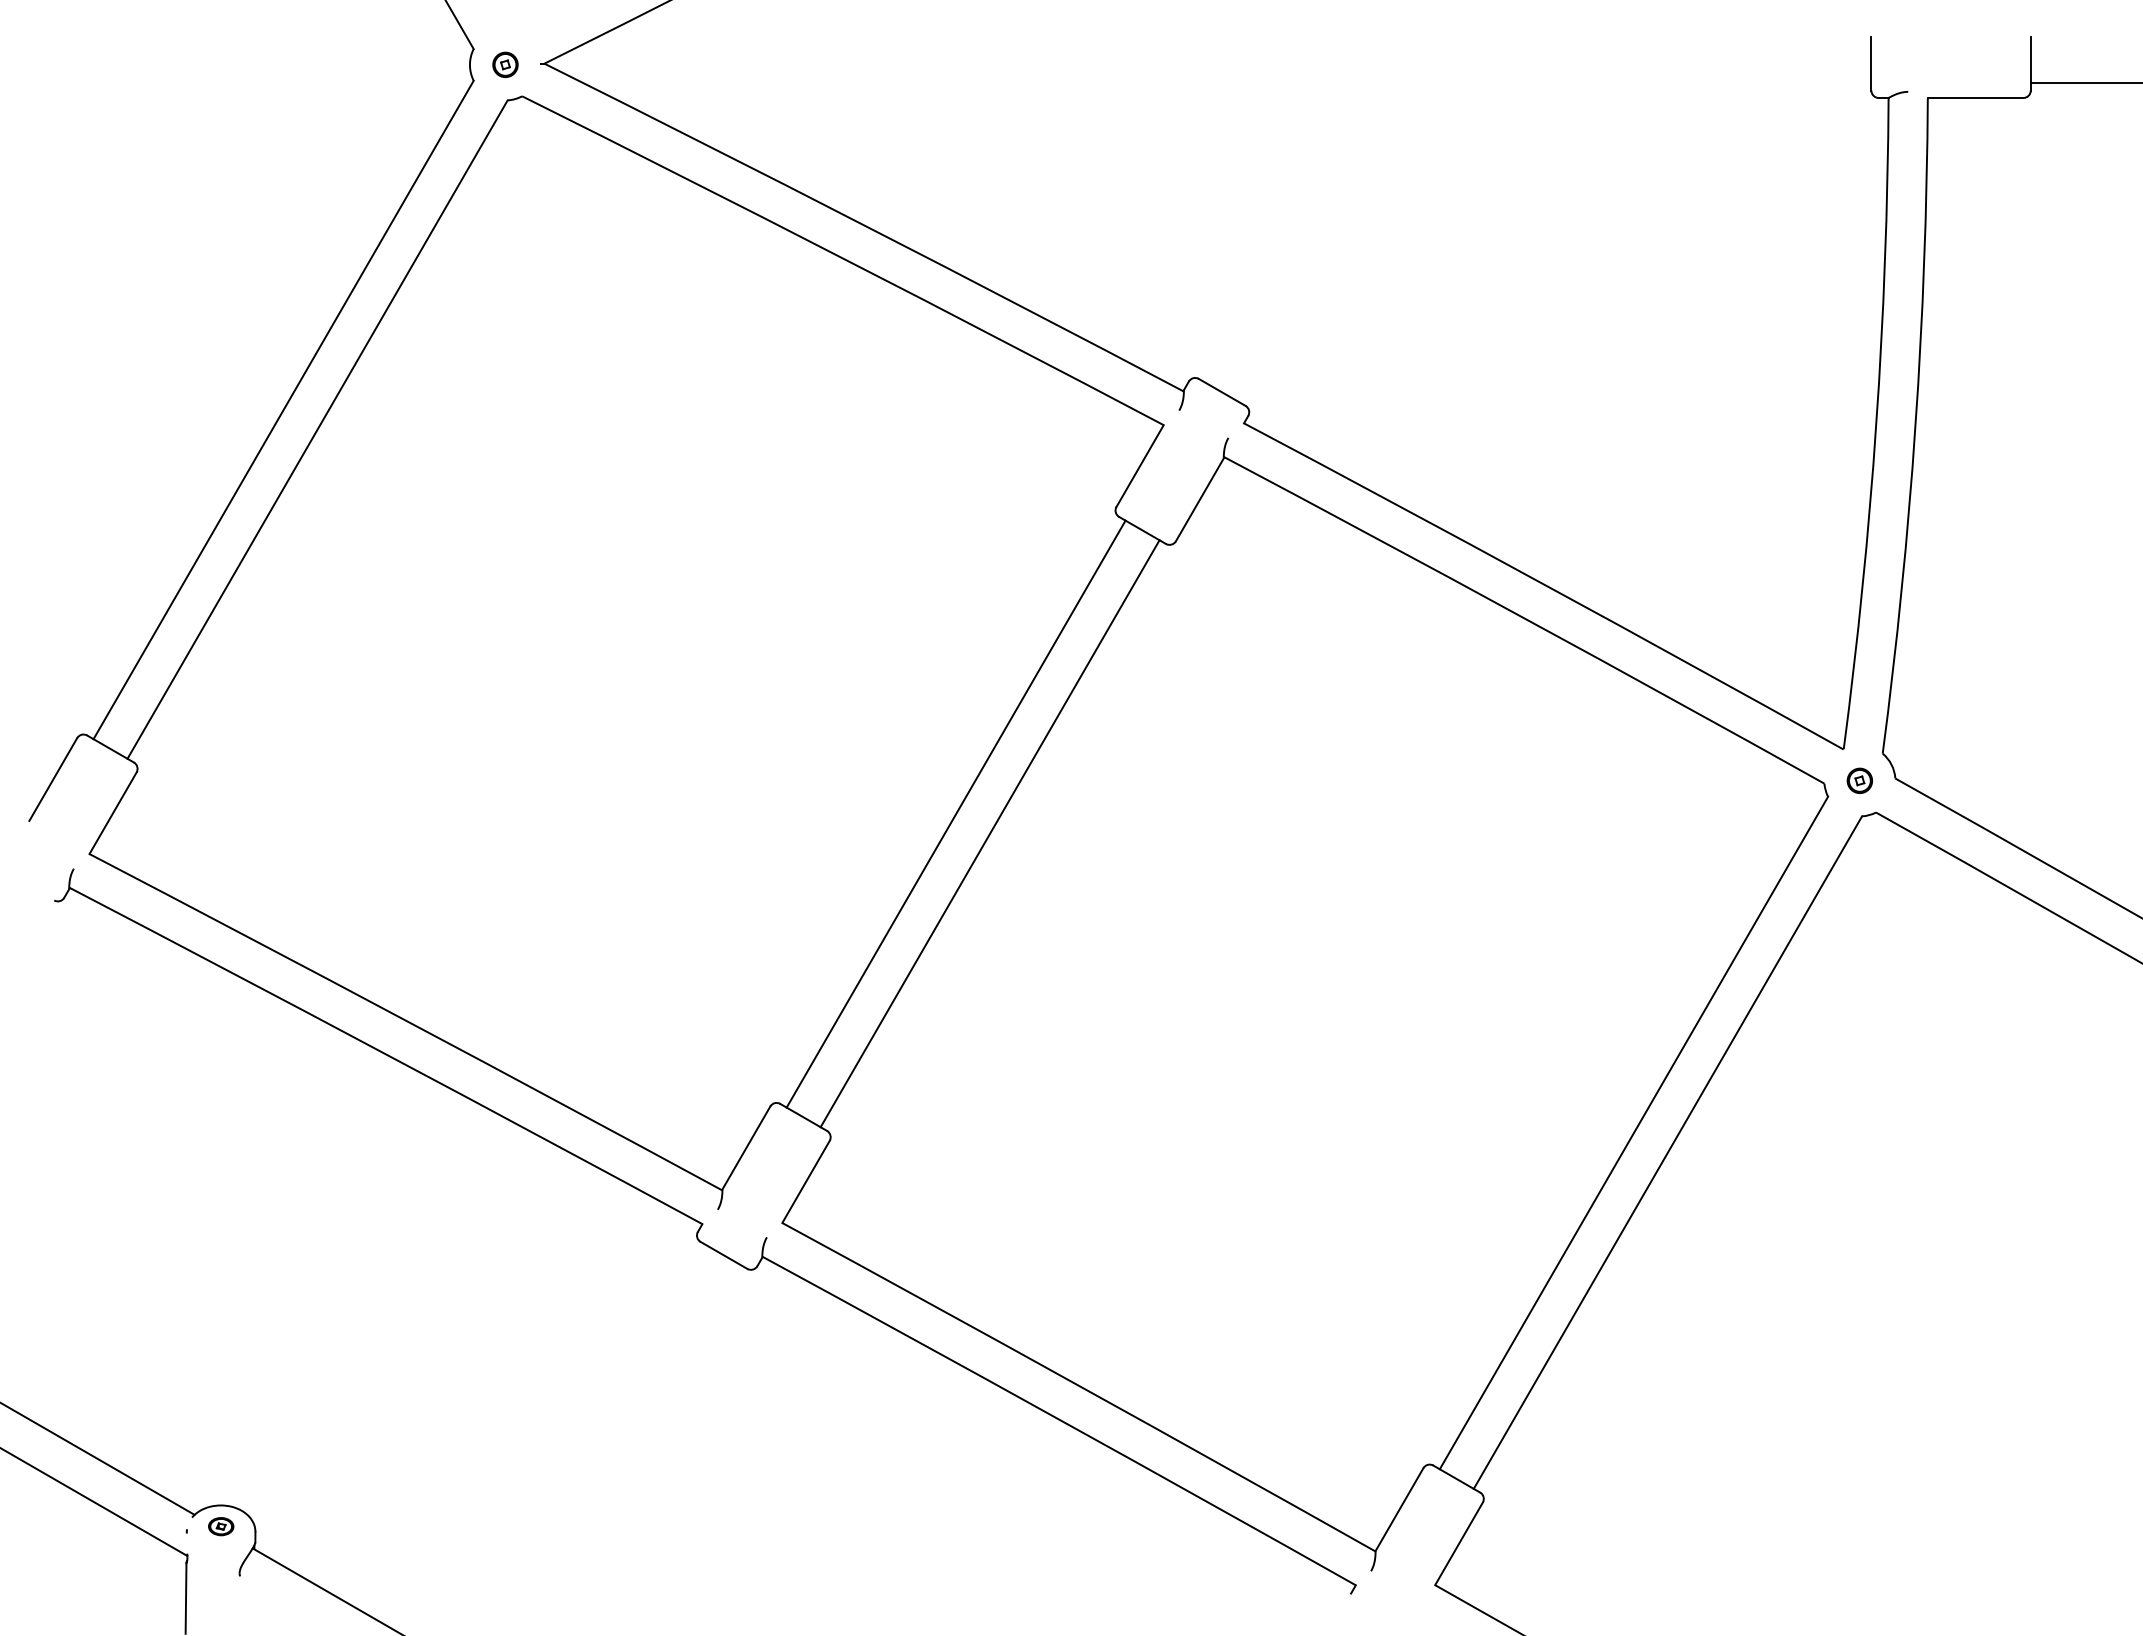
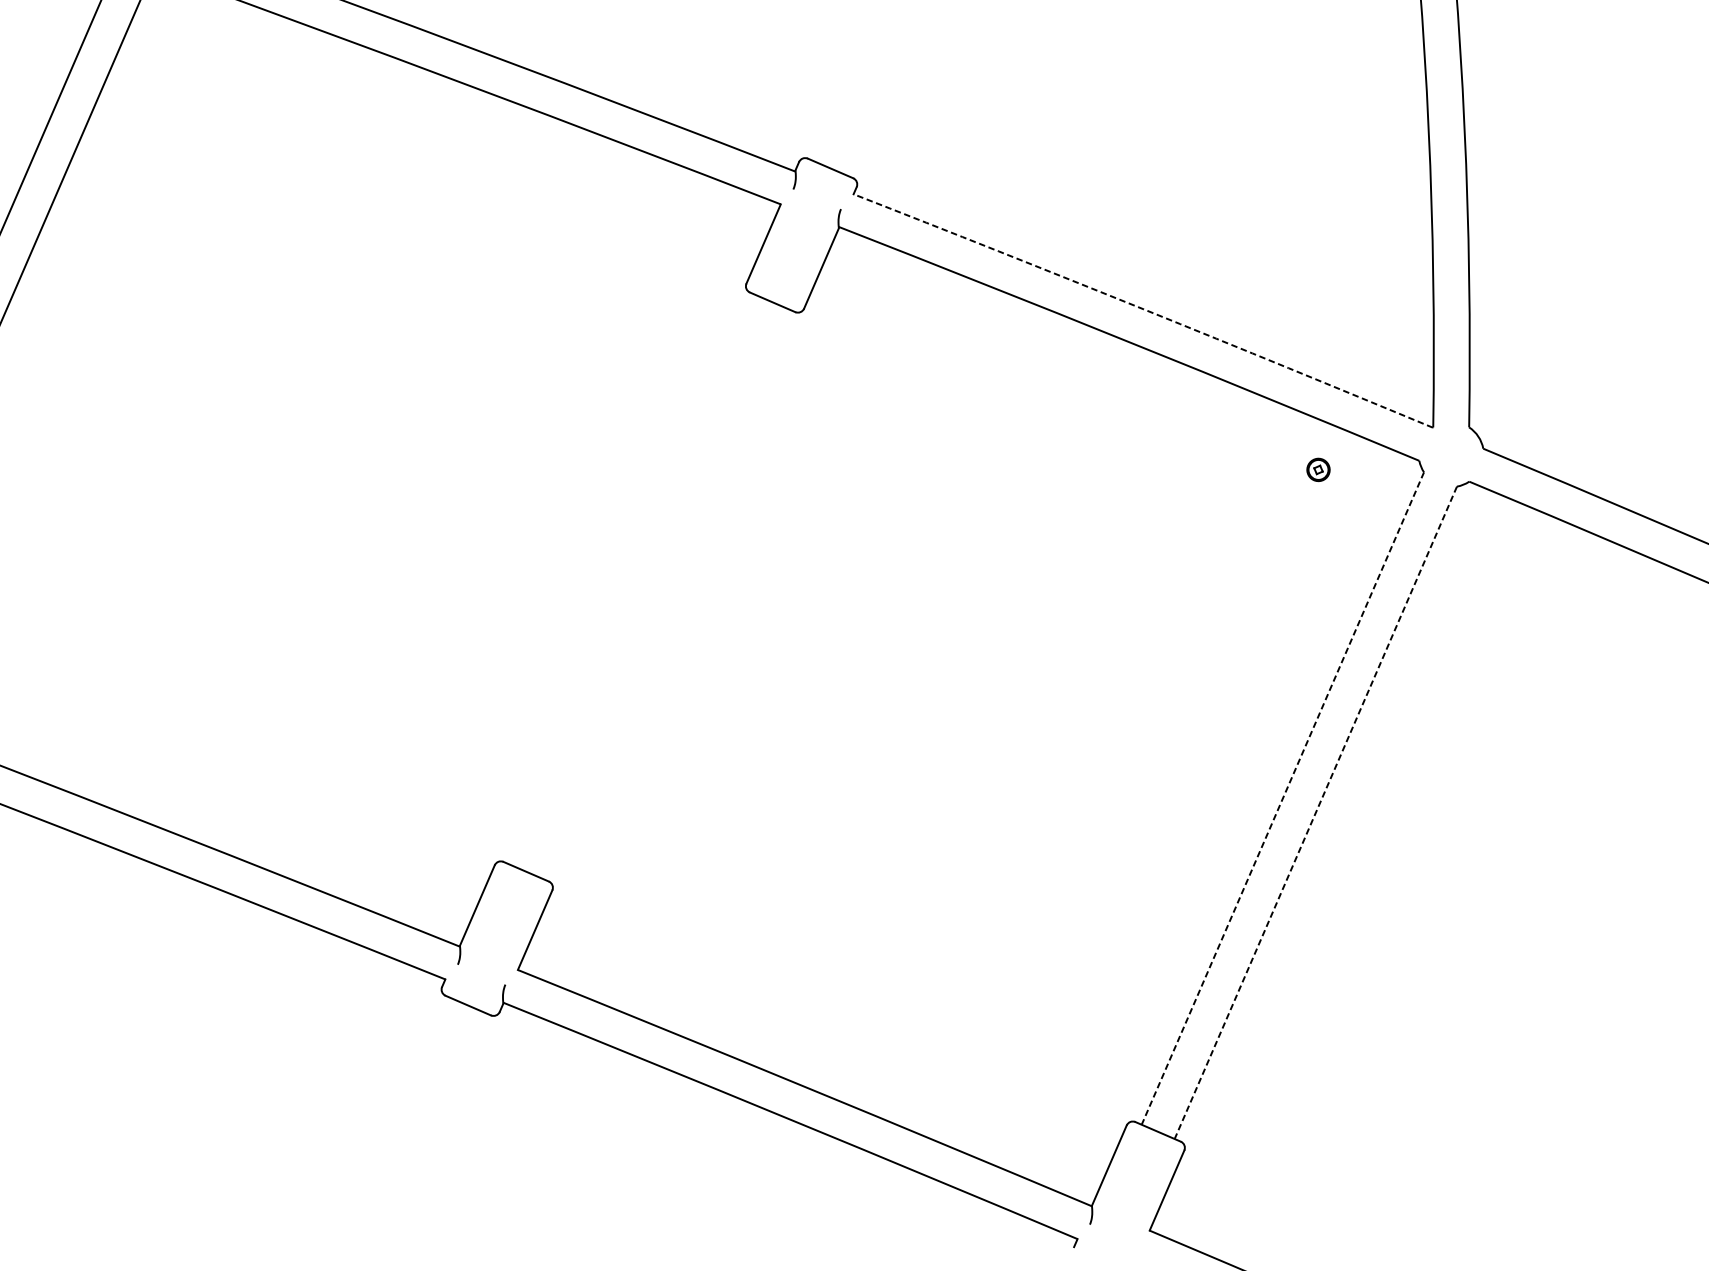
arc: (1544, 584) -> (1143, 309), solid -> dashed
part: (1859, 780) -> (1318, 469), moved
line: (955, 813) -> (632, 579), removed
line: (989, 833) -> (665, 594), removed
line: (1633, 1133) -> (1282, 799), solid -> dashed
line: (1667, 1153) -> (1315, 813), solid -> dashed

